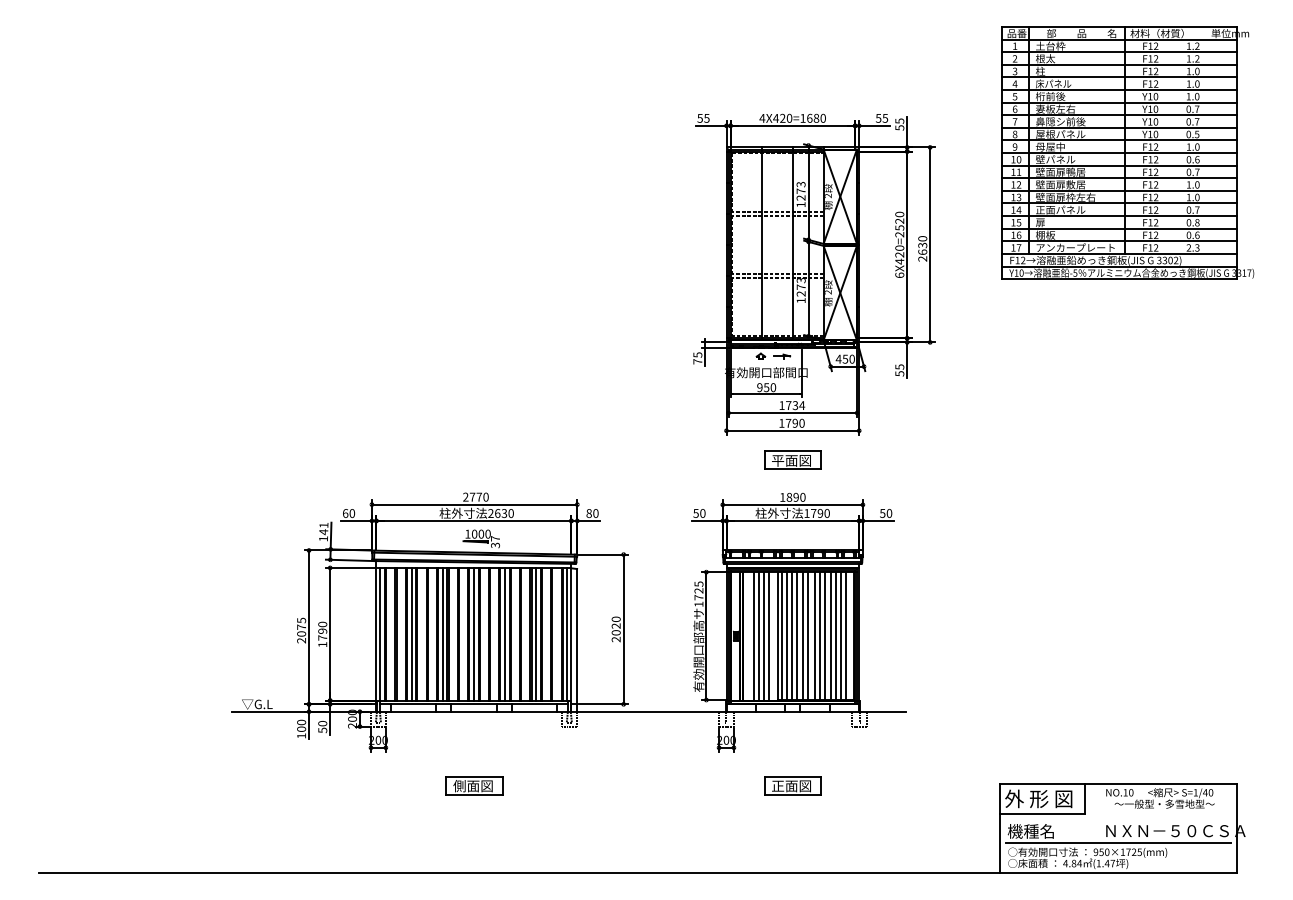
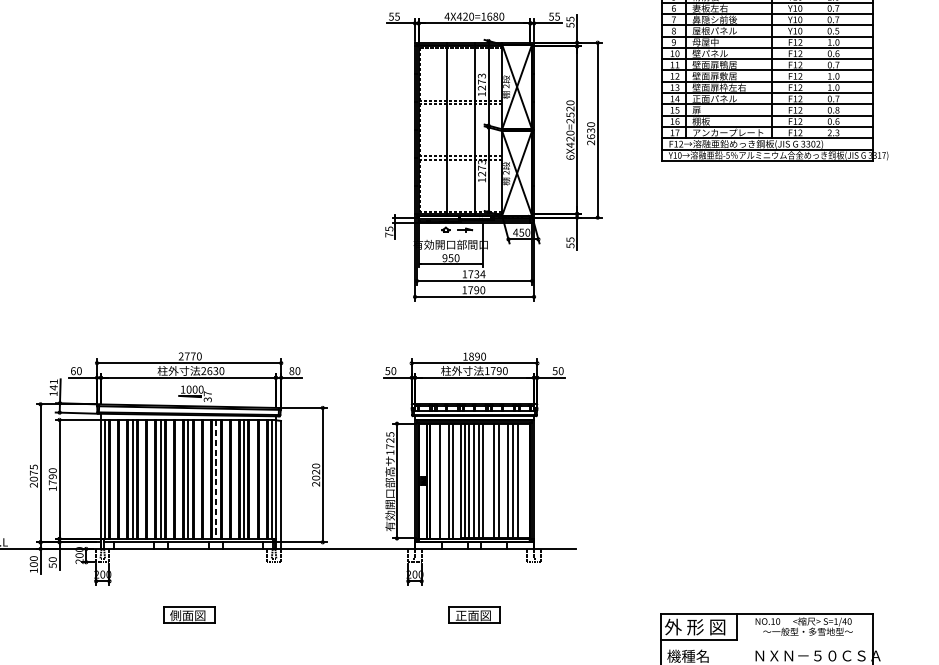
part: (792, 459) -> (474, 322), removed
line: (505, 634) -> (216, 479), solid -> dashed
line: (758, 636) -> (443, 481), removed
line: (807, 636) -> (487, 481), removed
line: (825, 636) -> (503, 481), removed
line: (846, 636) -> (522, 481), removed

